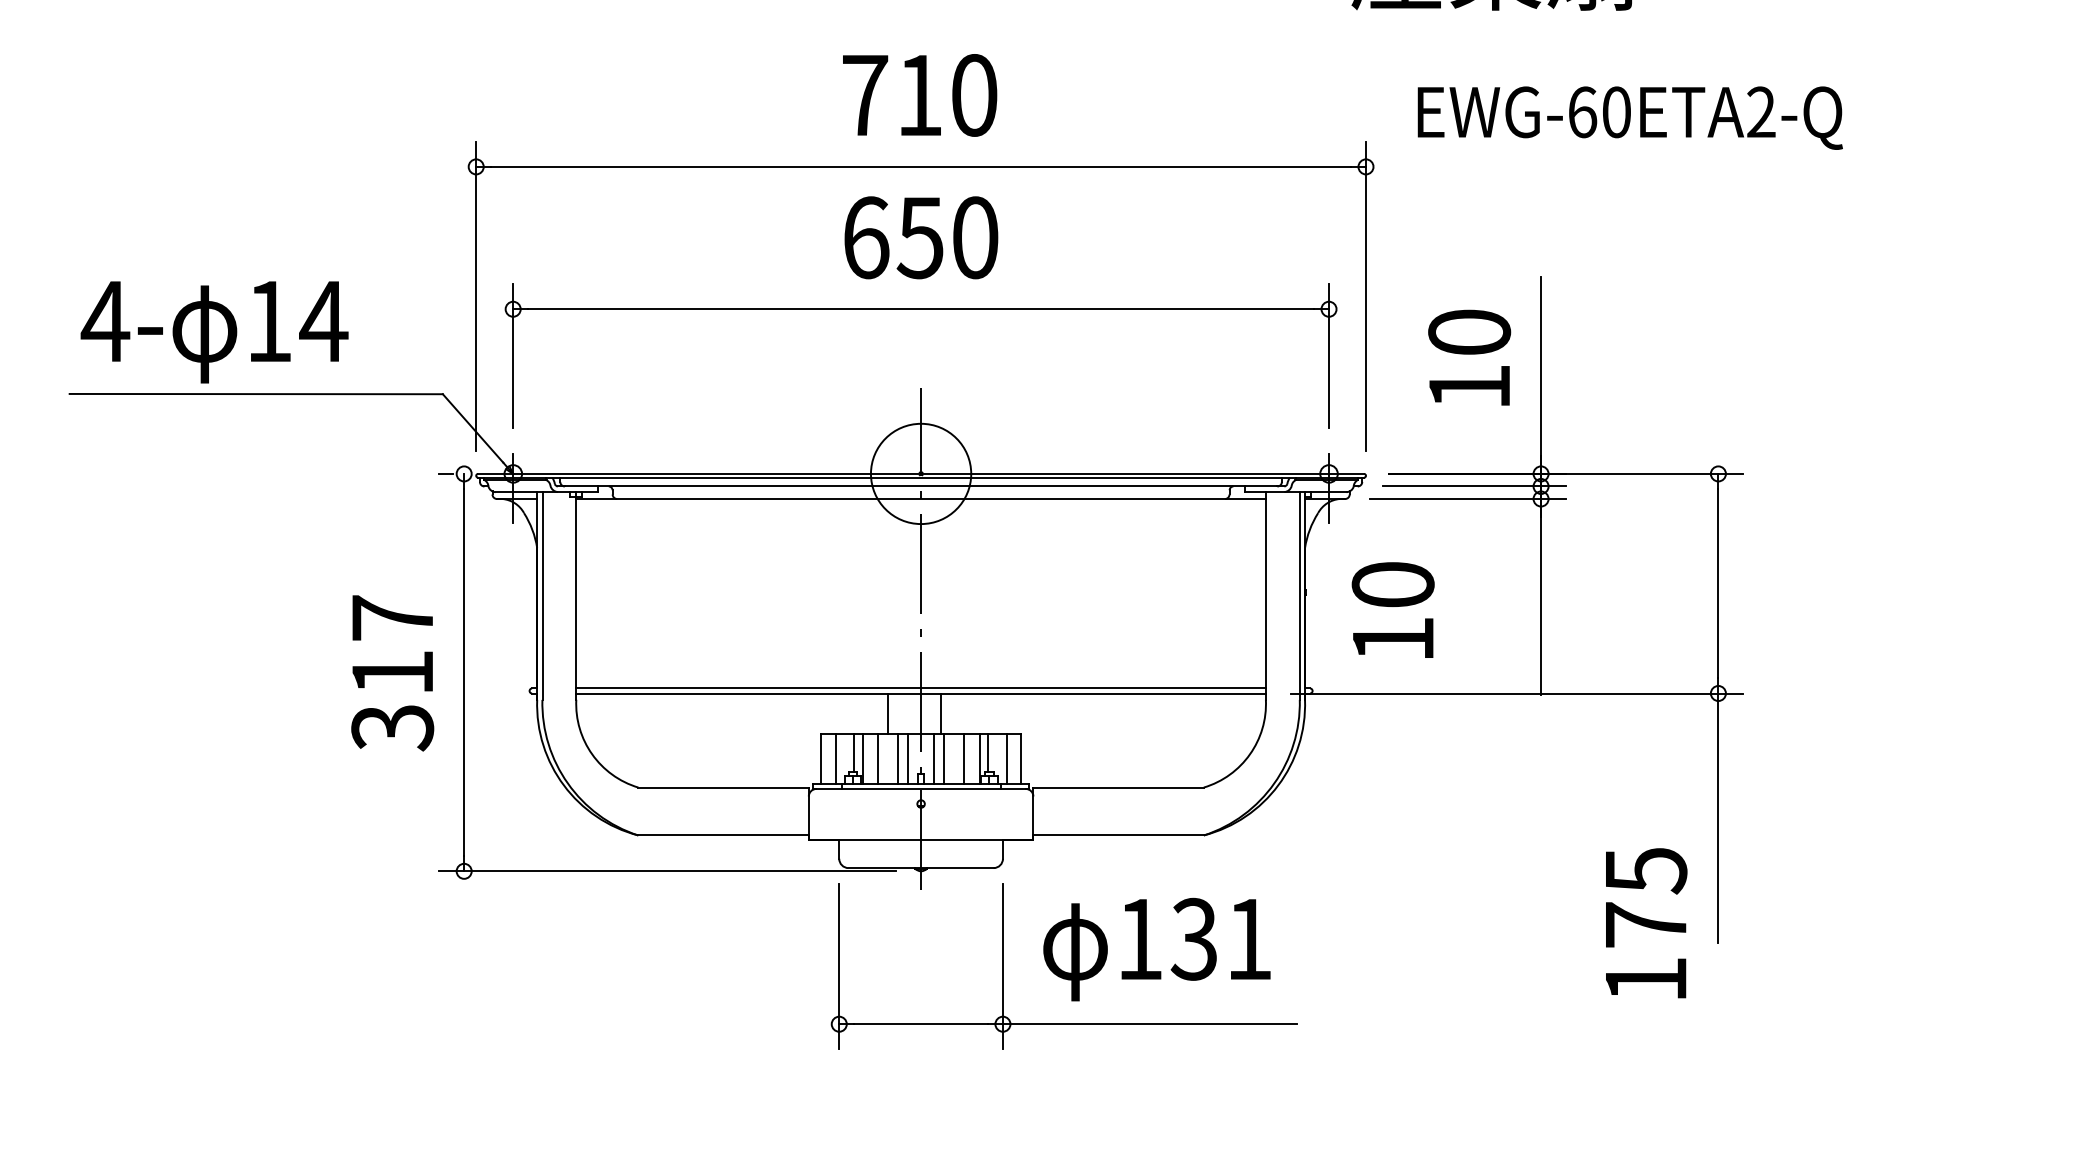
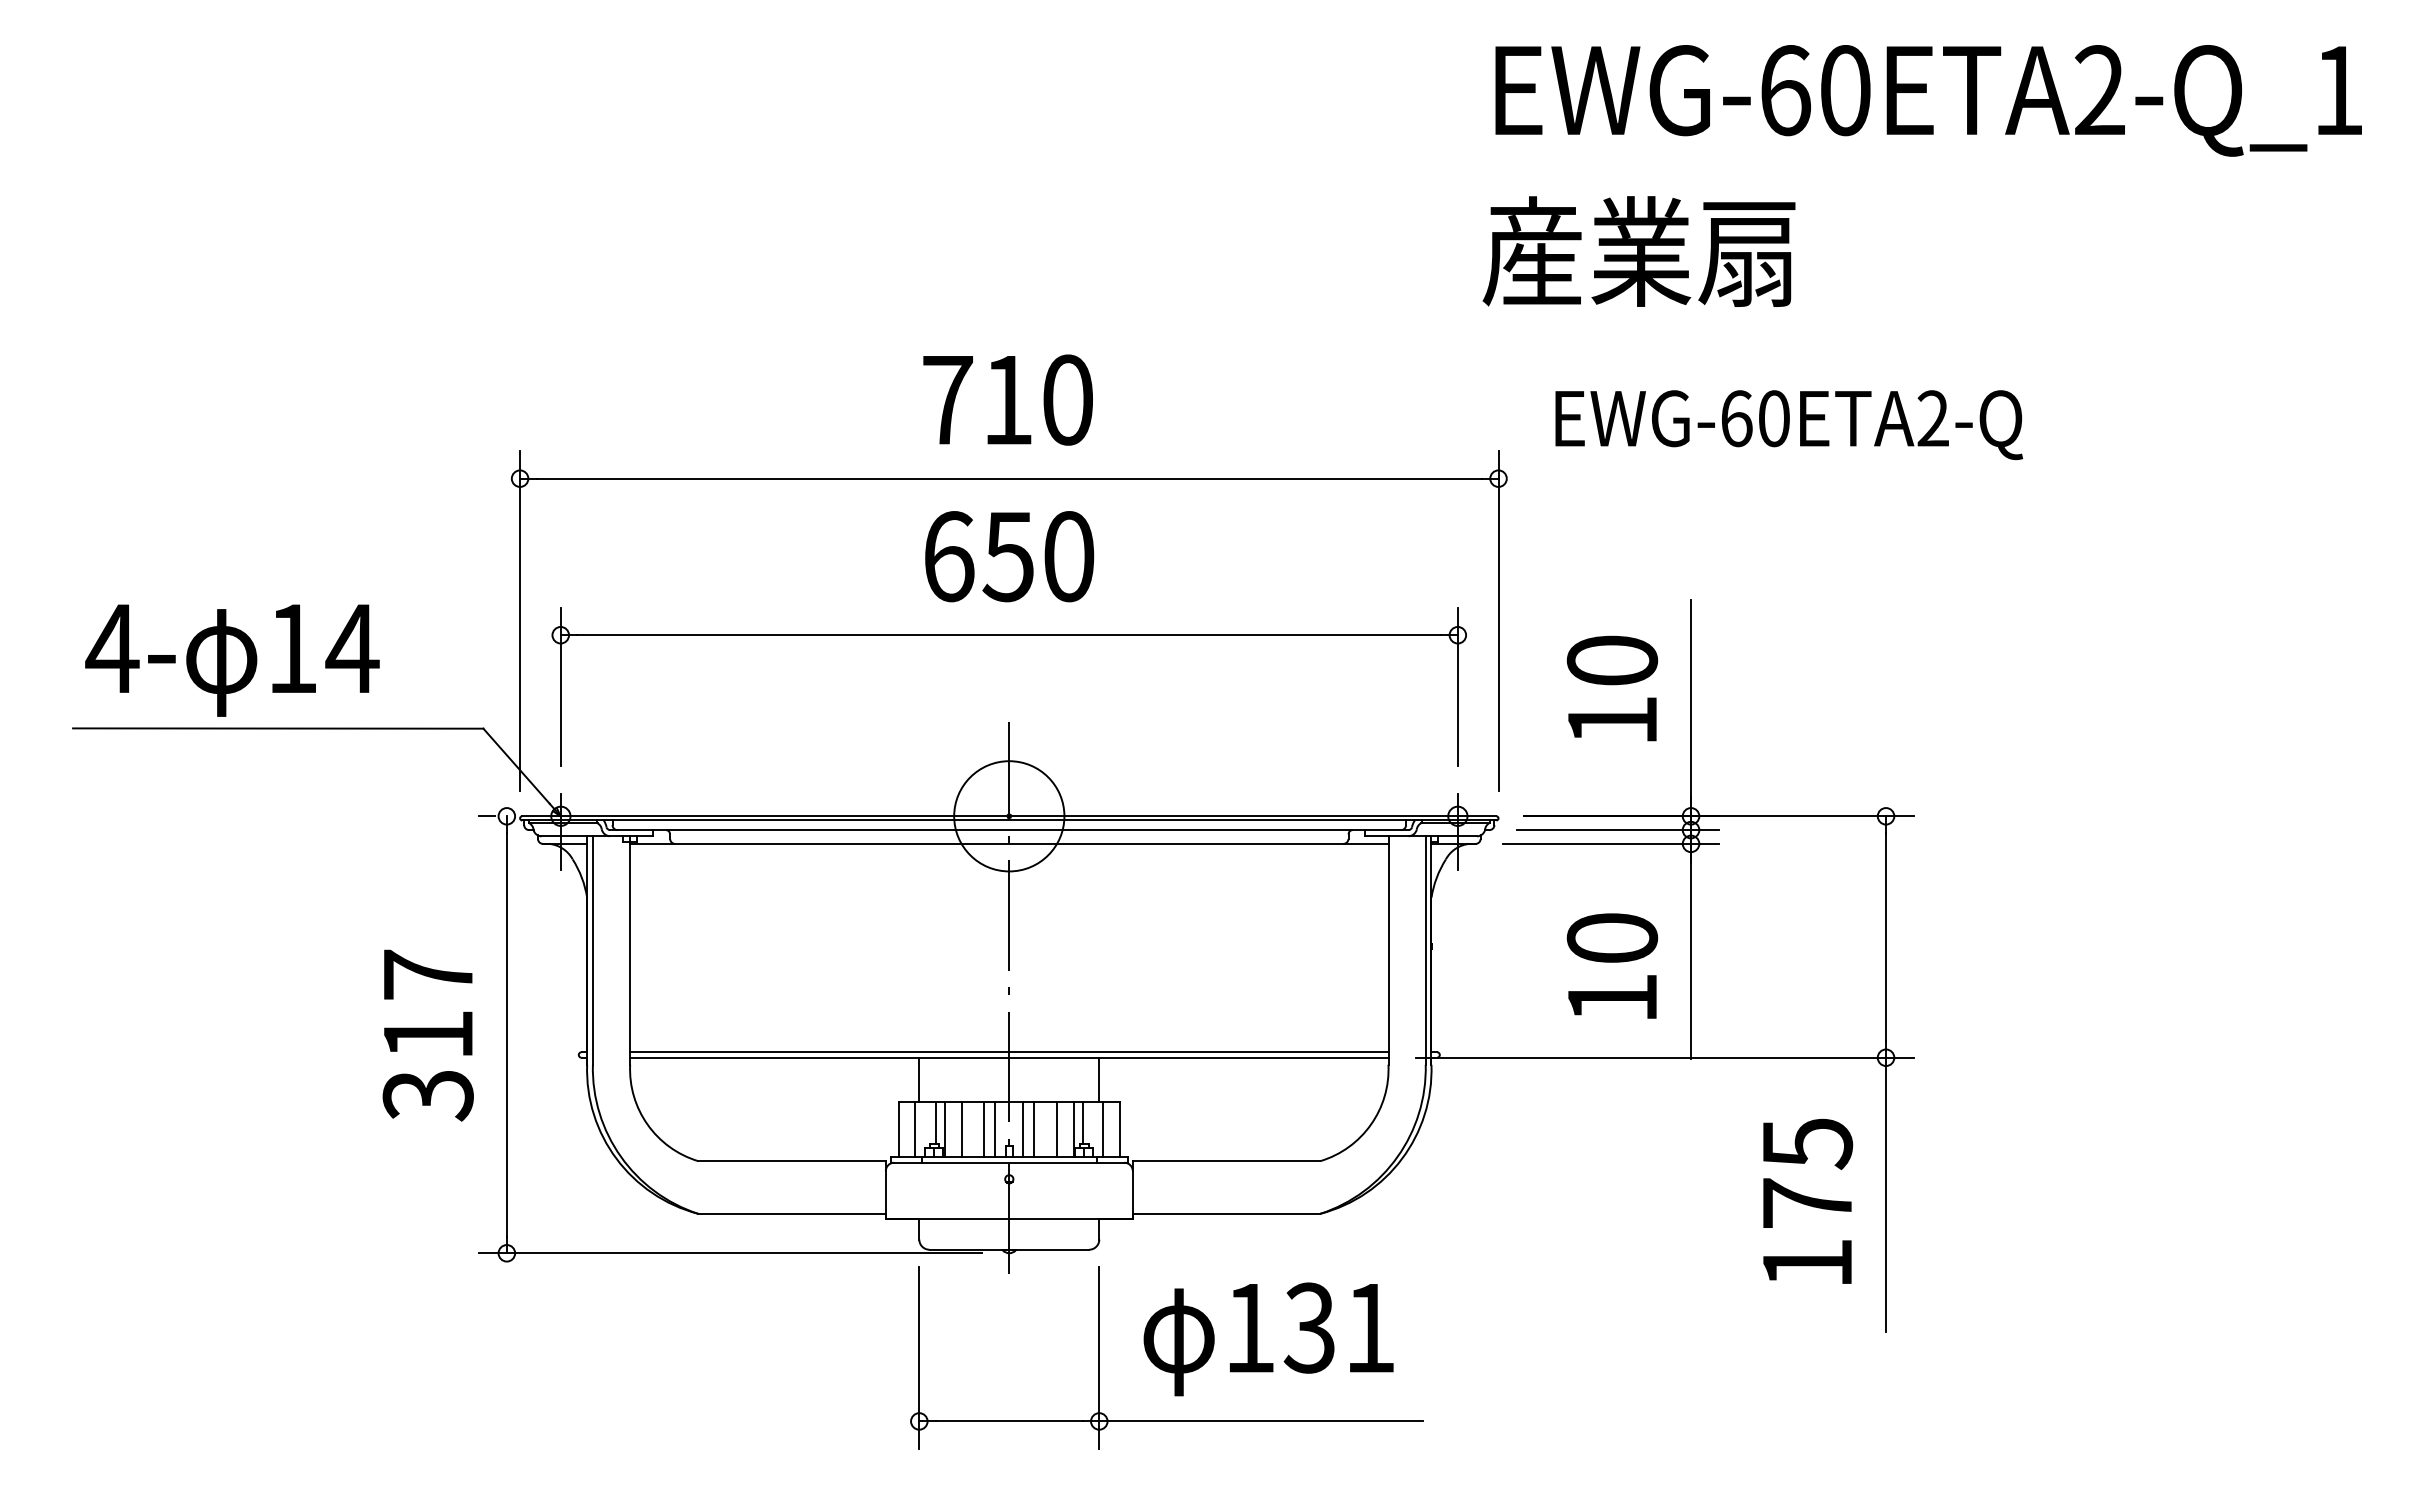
text: (1393, 609) -> (1612, 965), moved
line: (888, 713) -> (919, 1079), moved
line: (941, 713) -> (1099, 1079), moved
text: (1646, 923) -> (1808, 1201), moved

